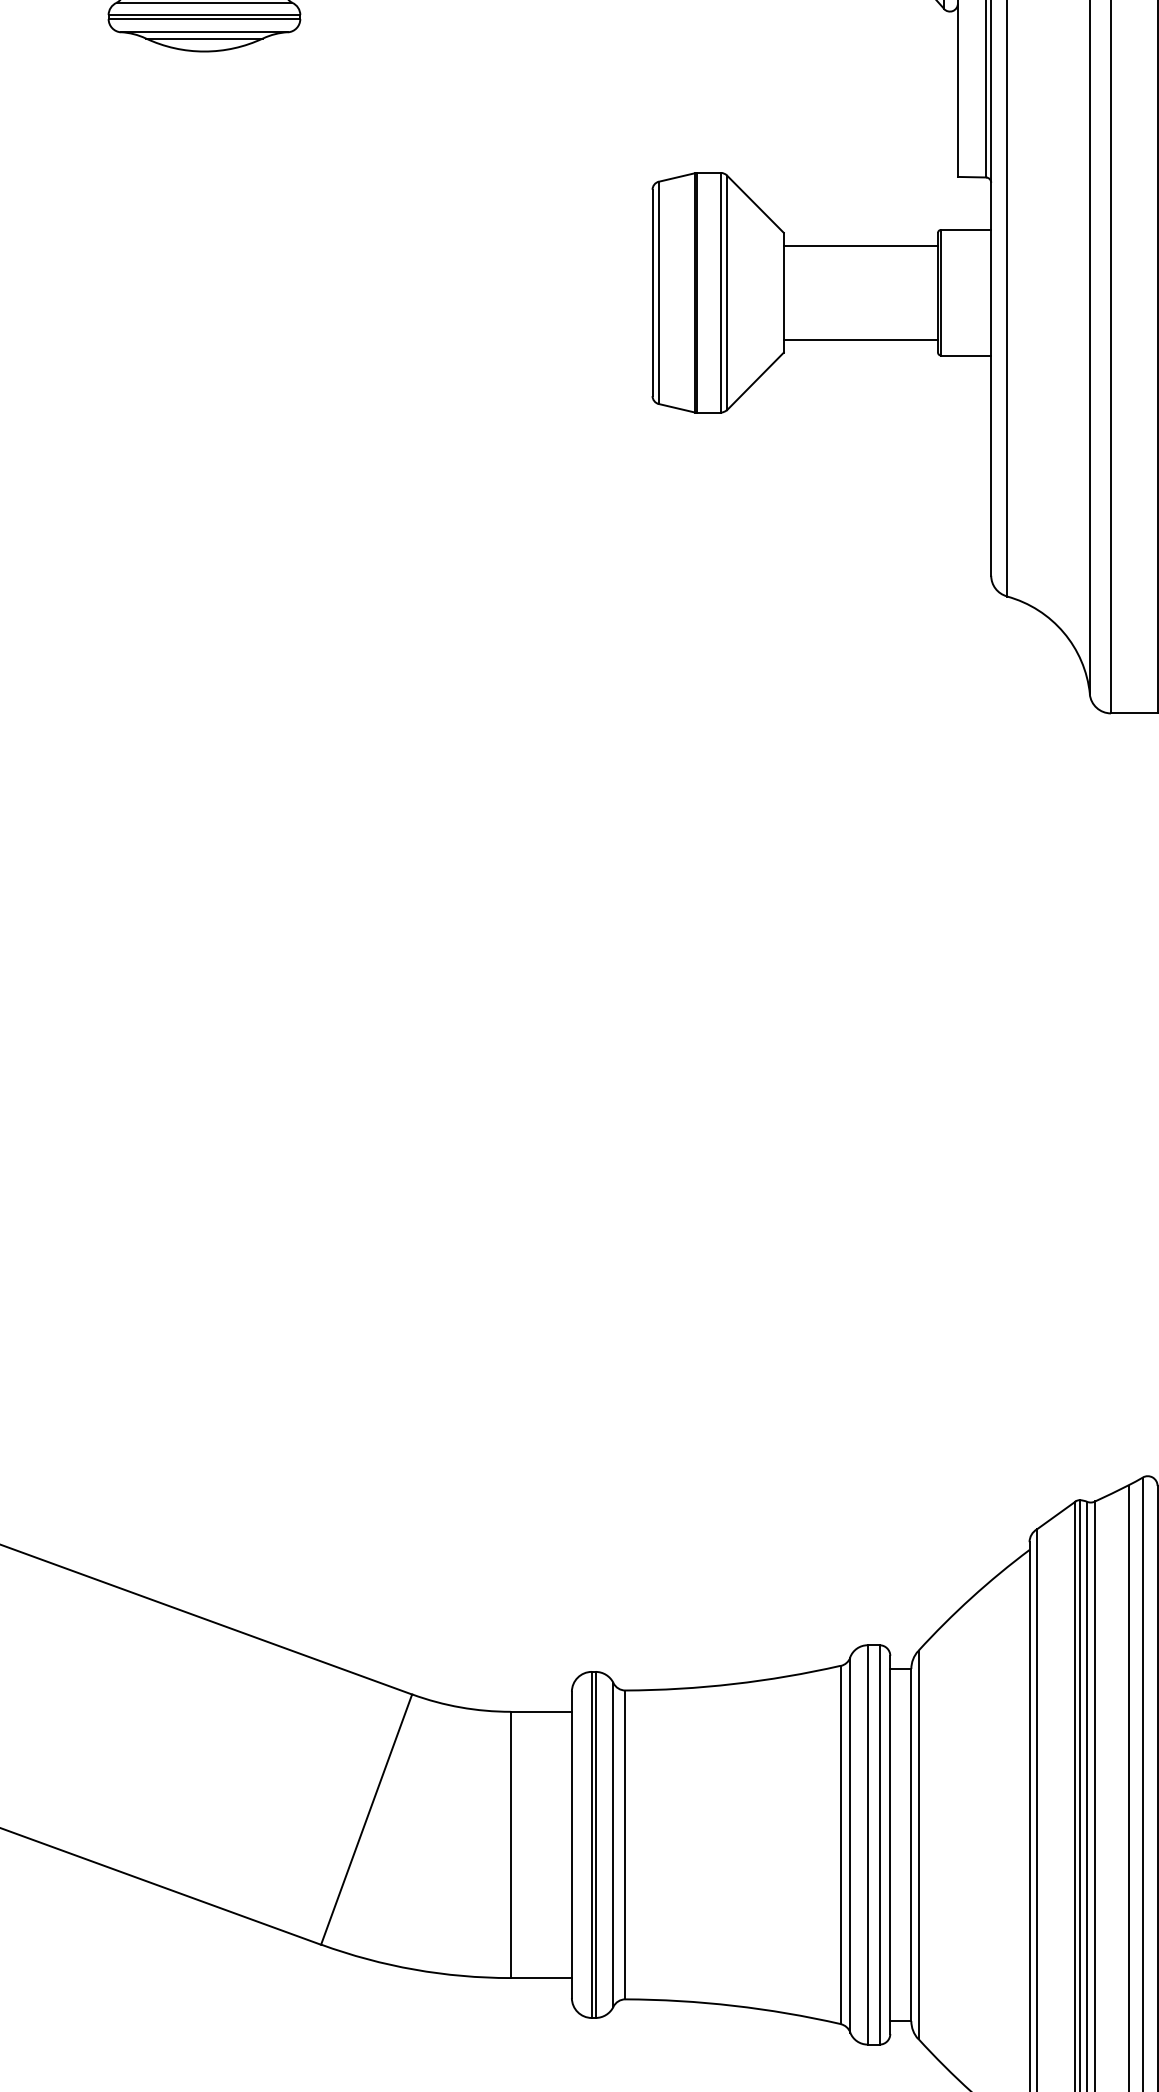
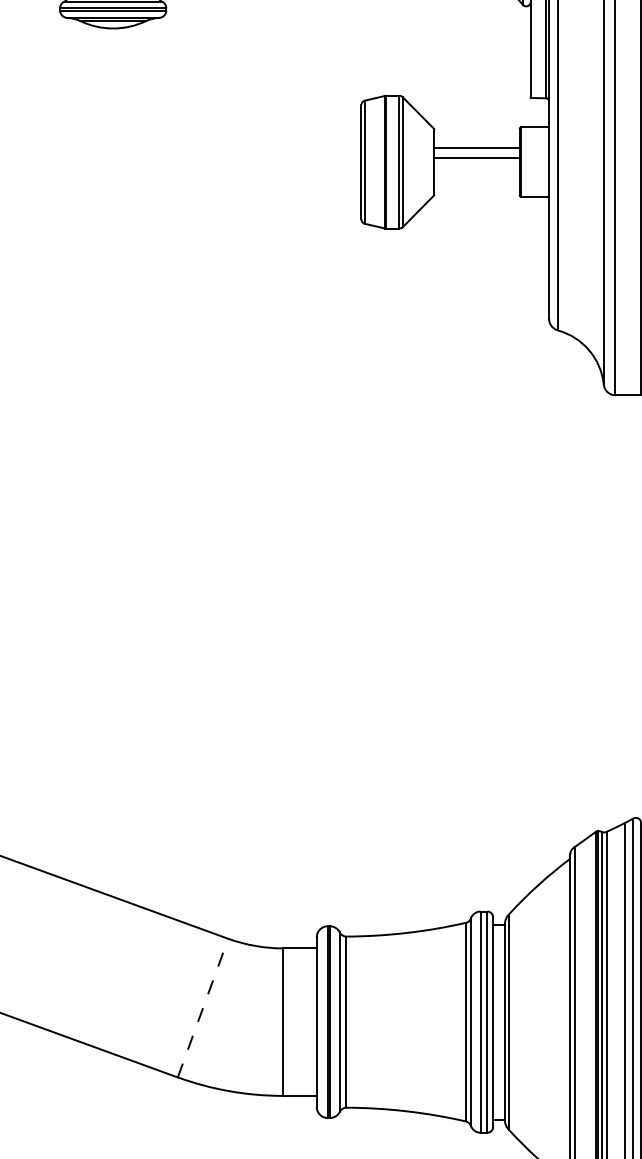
line: (860, 246) -> (476, 158), moved
line: (860, 340) -> (476, 148), moved
line: (367, 1820) -> (203, 1008), solid -> dashed

